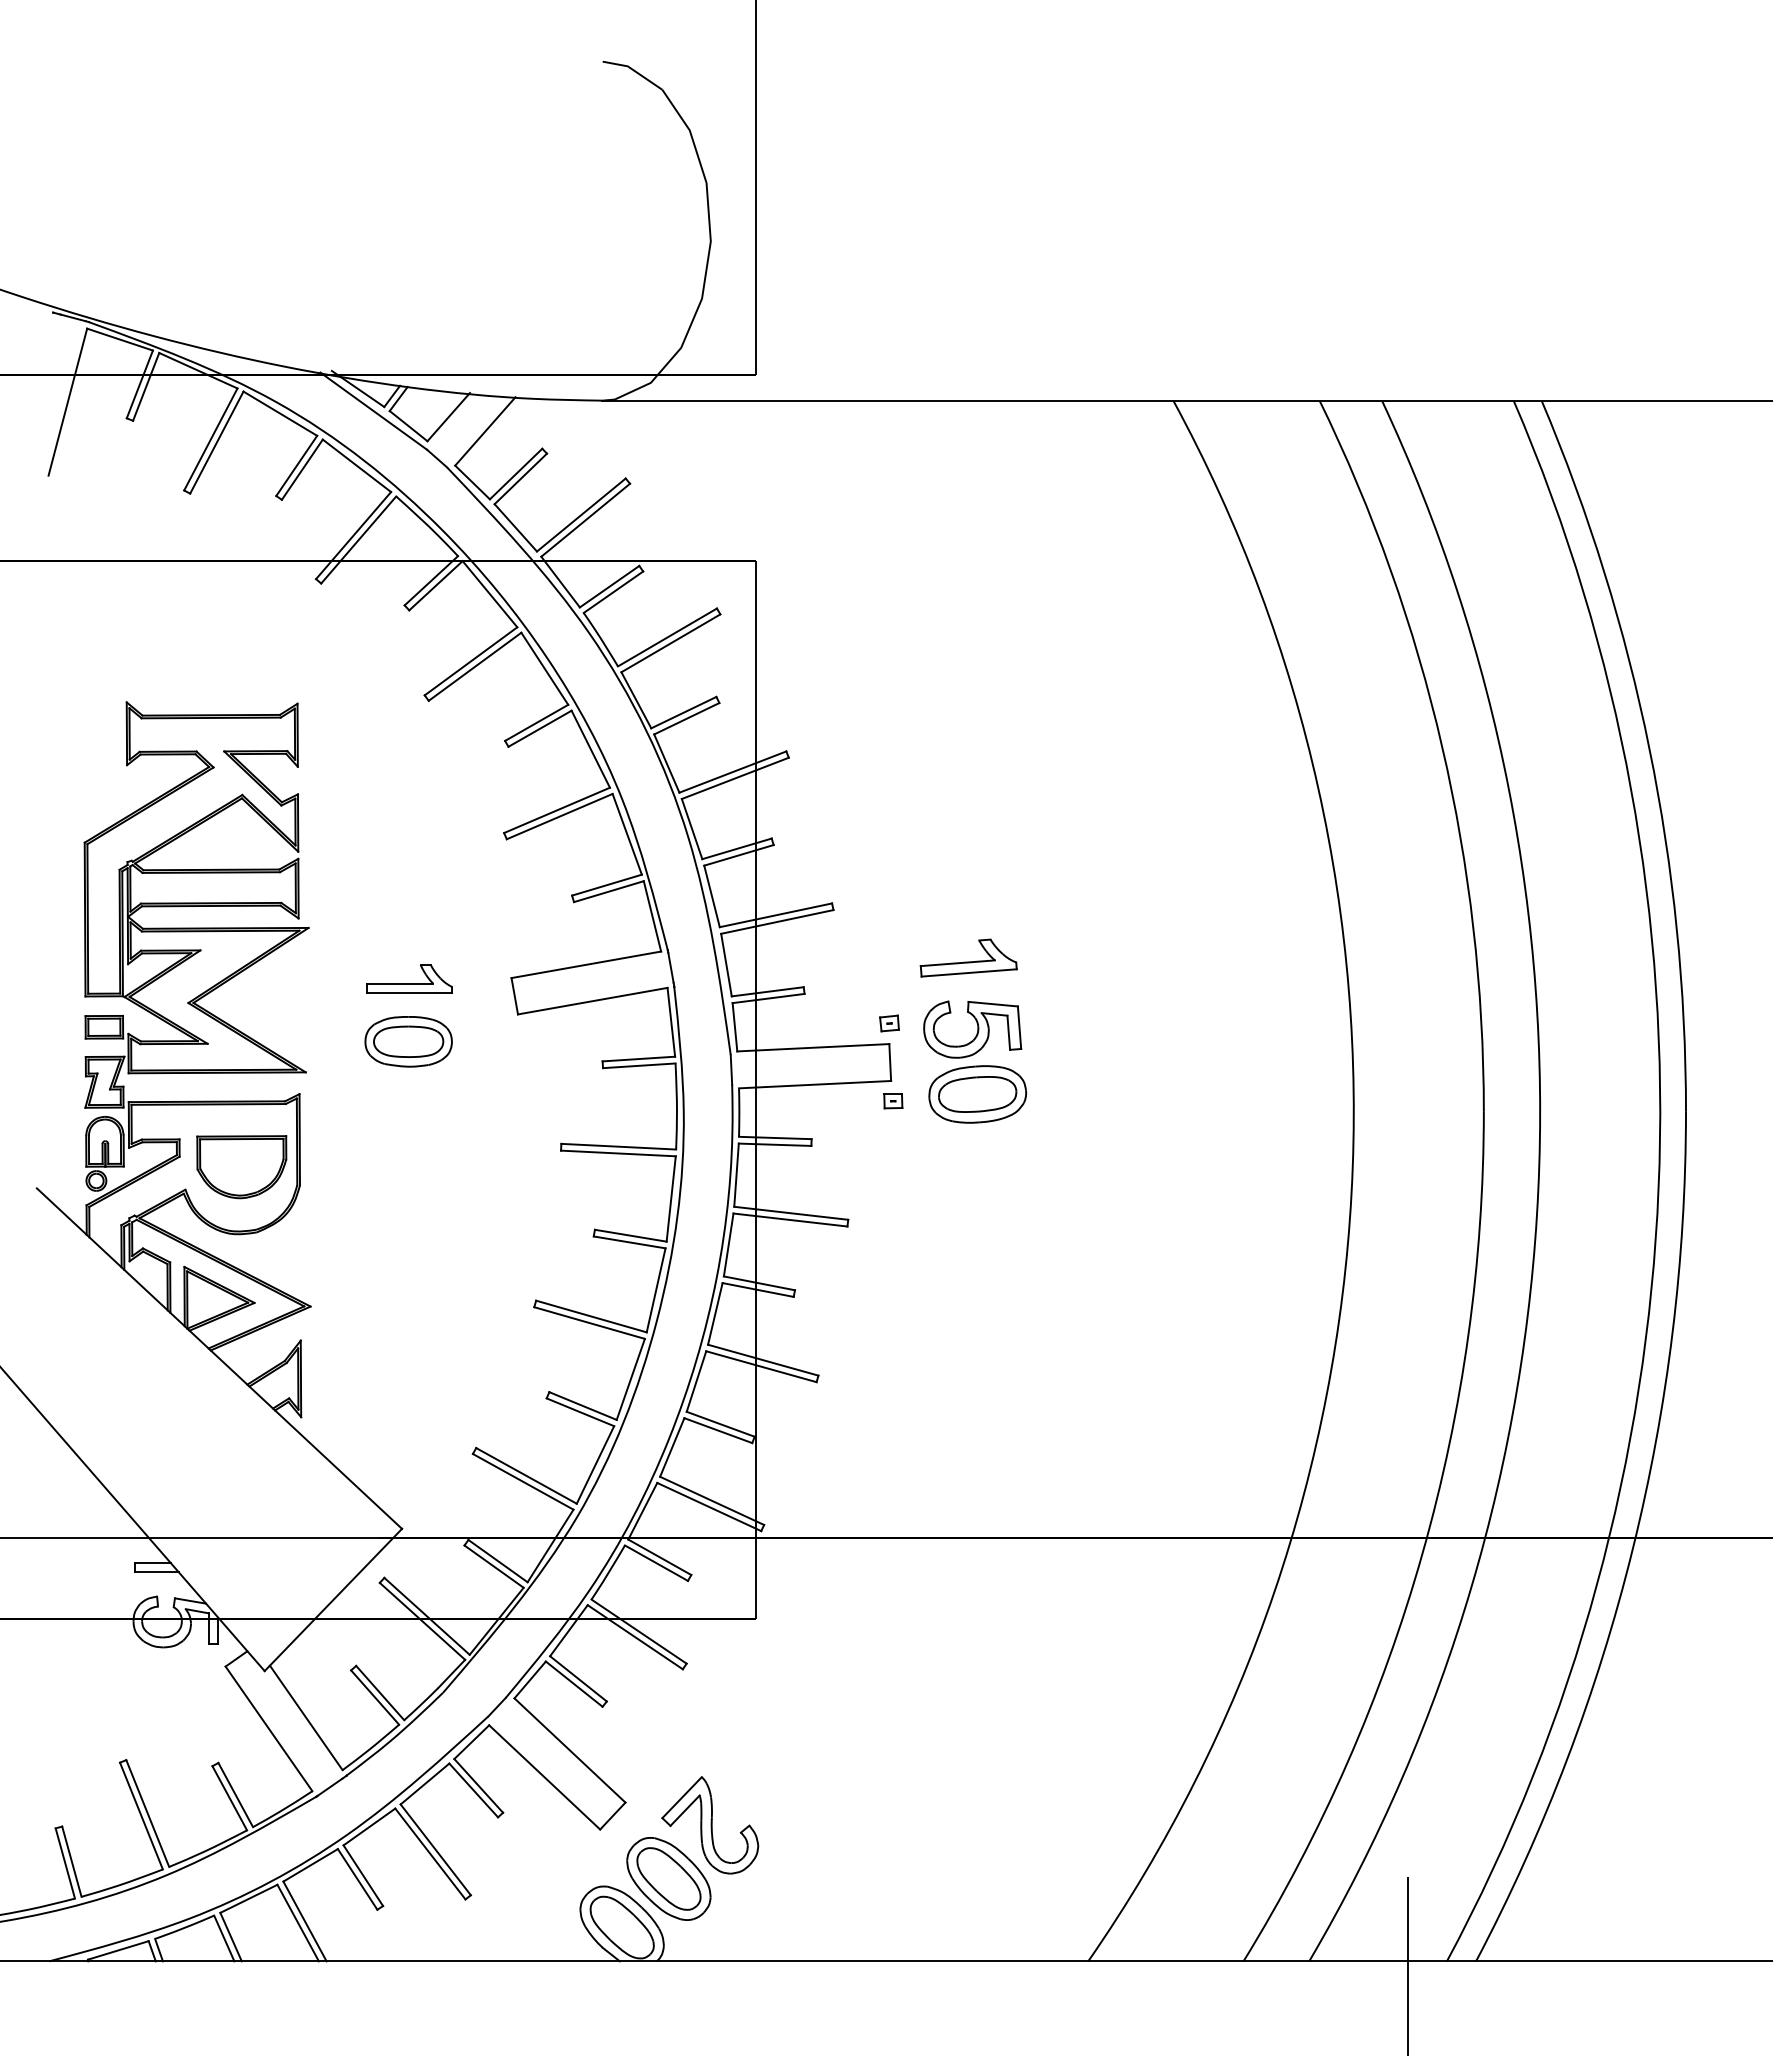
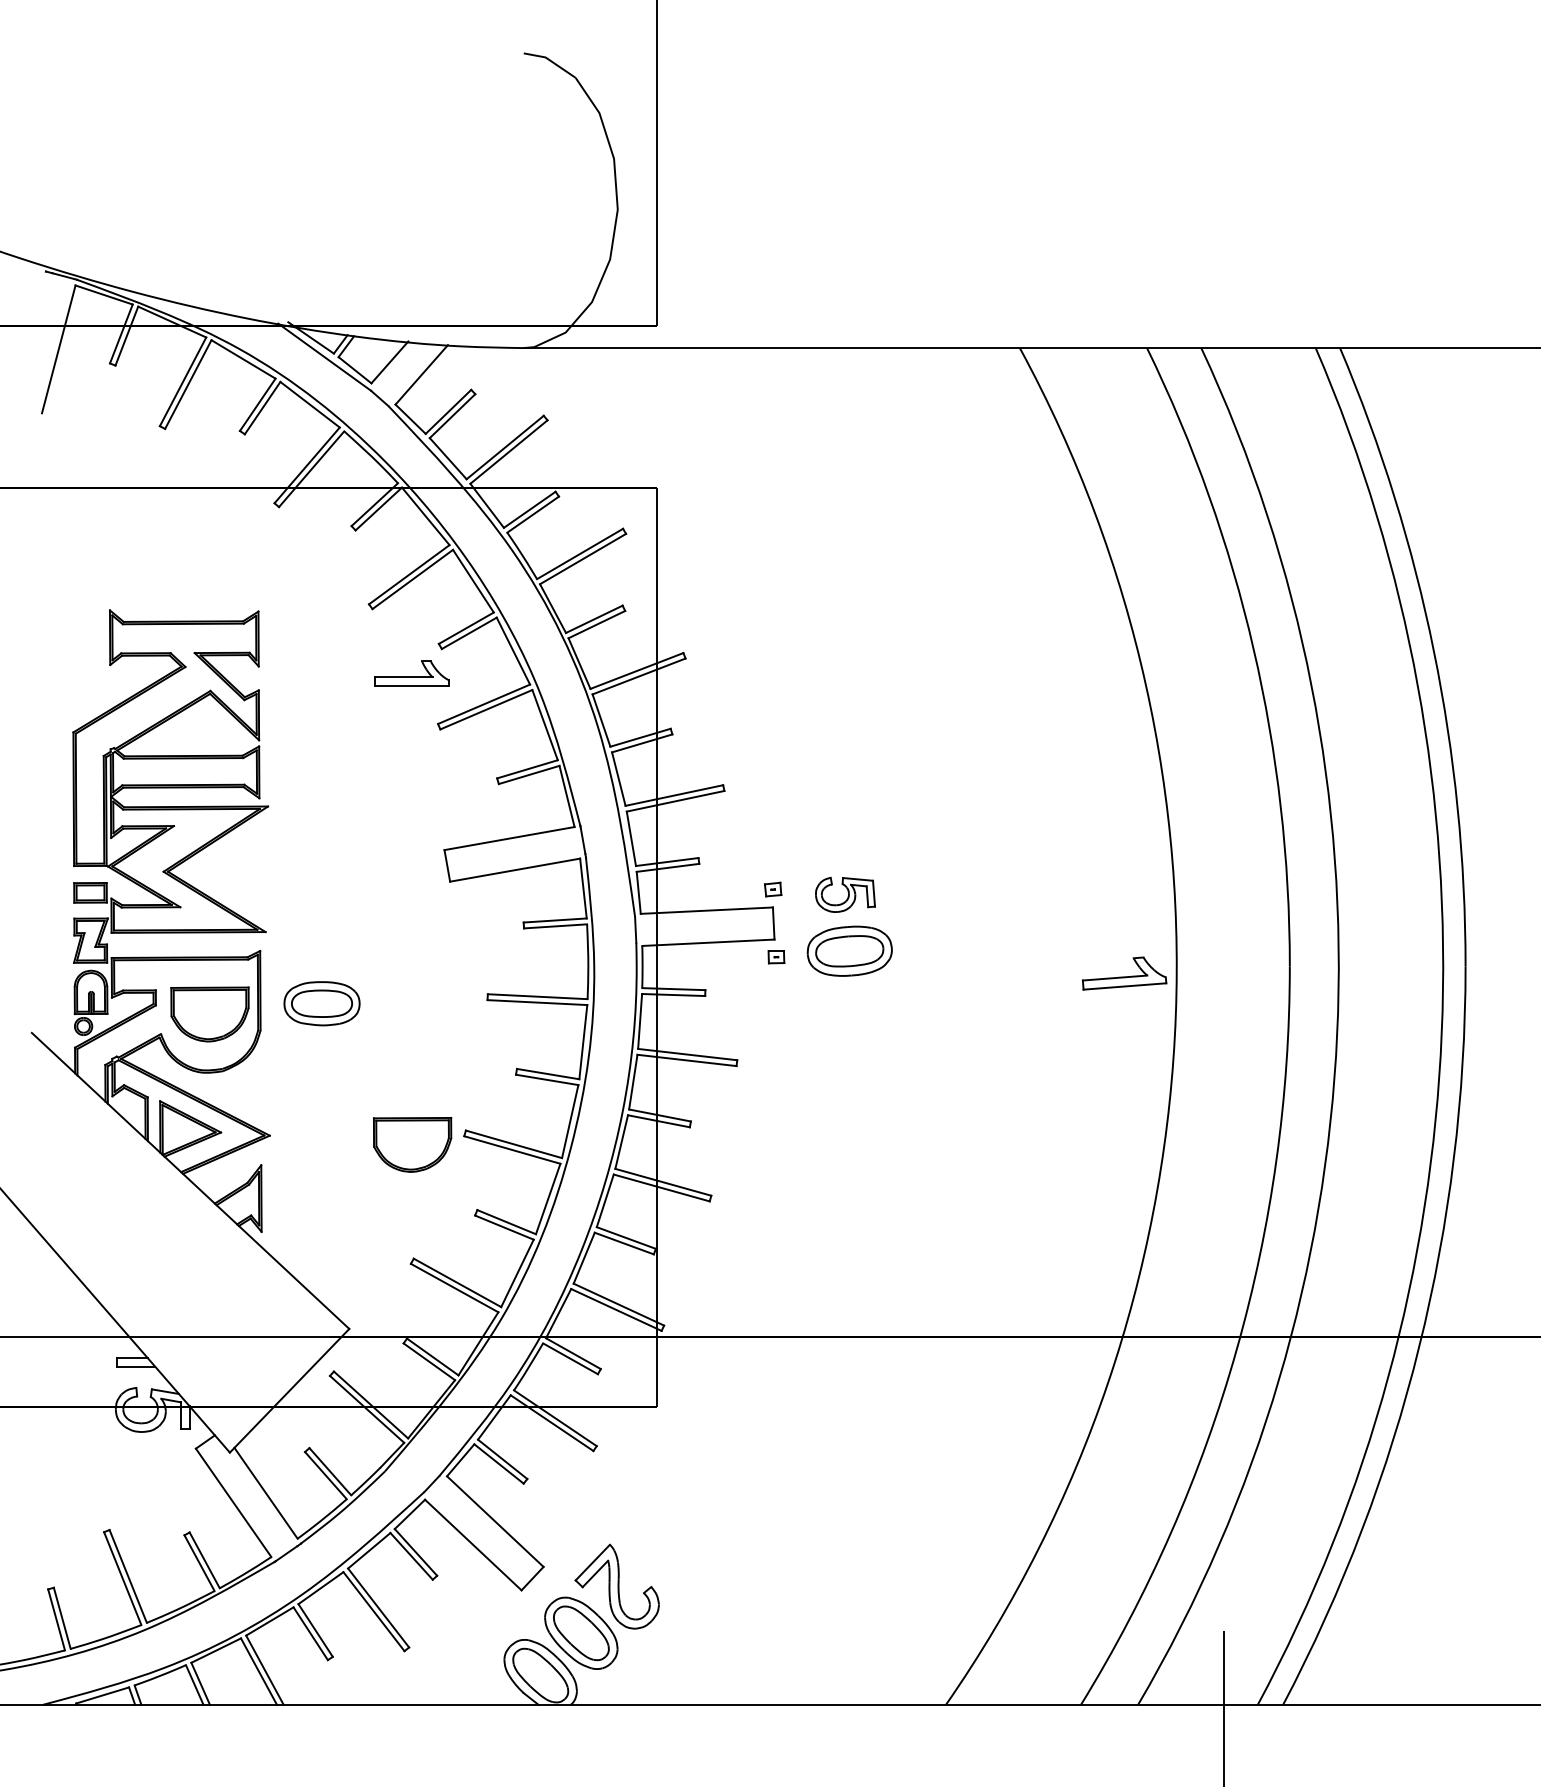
part: (968, 957) -> (1124, 973), moved
part: (409, 978) -> (412, 673), moved
part: (972, 1029) -> (845, 894), size x0.7
part: (408, 1041) -> (321, 1003), moved
part: (474, 1317) -> (412, 1145), added

